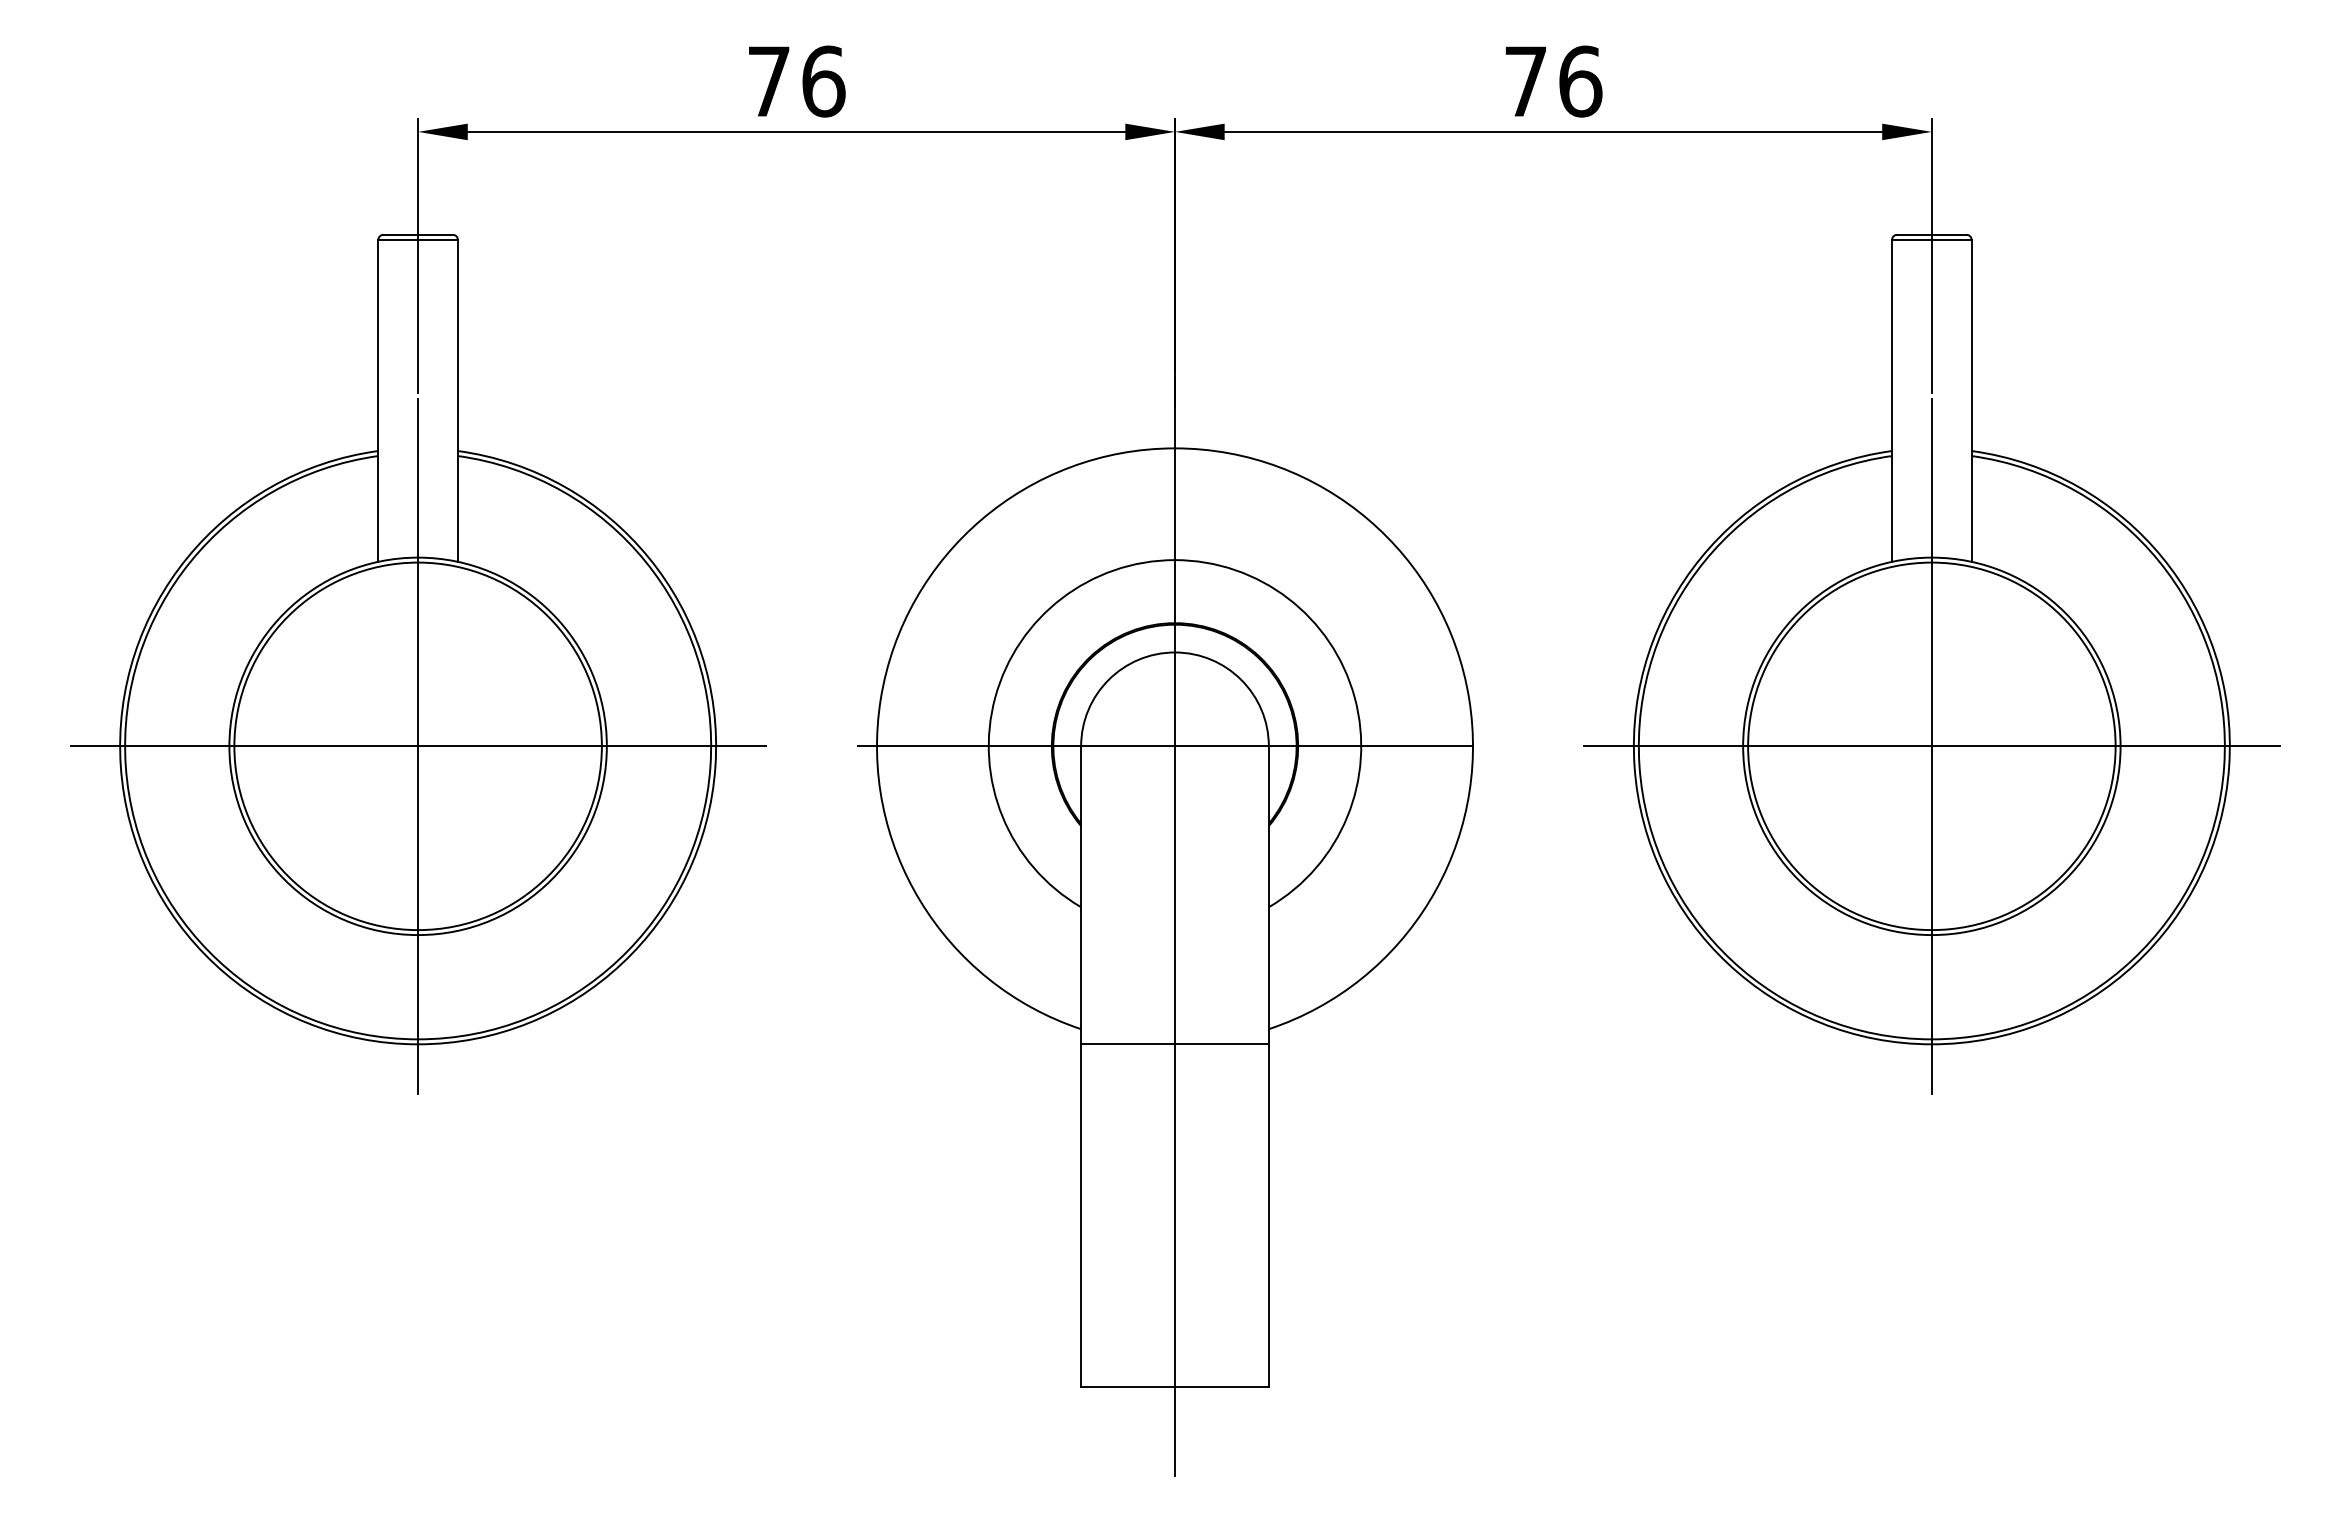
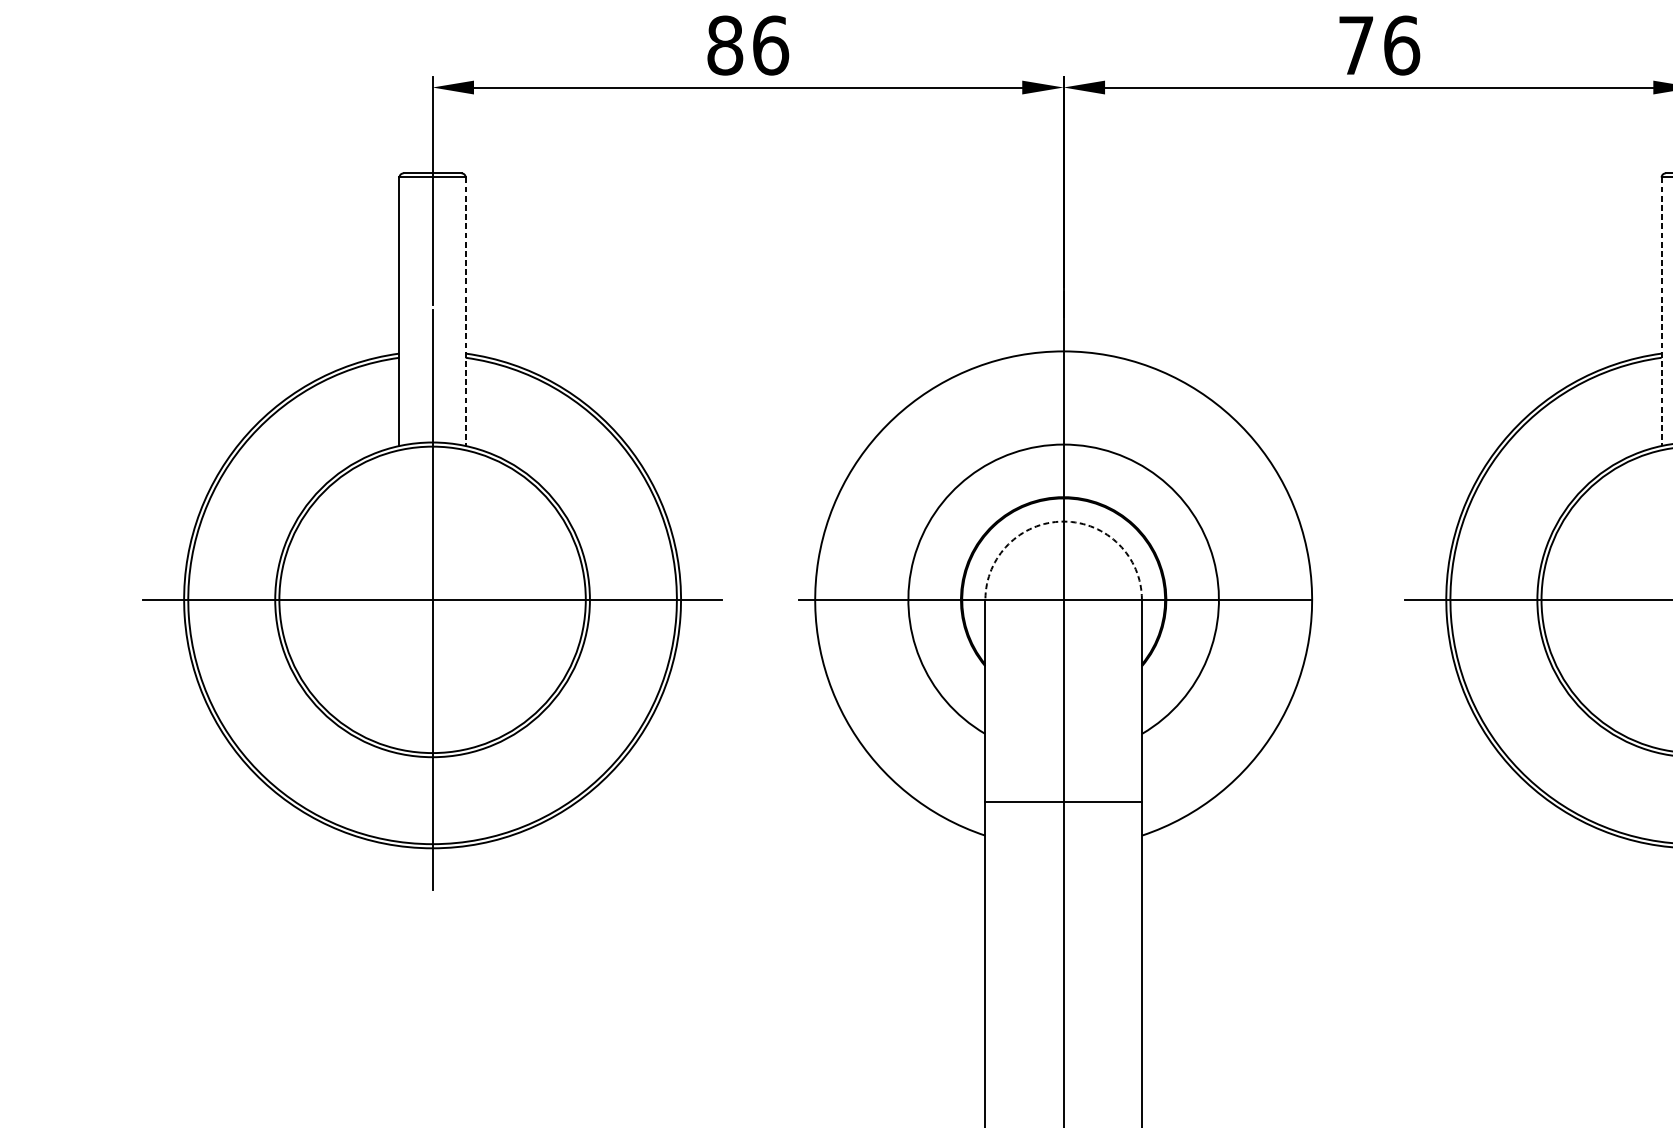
text: (768, 81) -> (724, 45), 76 -> 86
line: (457, 401) -> (465, 312), solid -> dashed
line: (1892, 401) -> (1661, 312), solid -> dashed
arc: (1175, 652) -> (1064, 521), solid -> dashed
line: (1174, 1044) -> (1063, 801), moved

